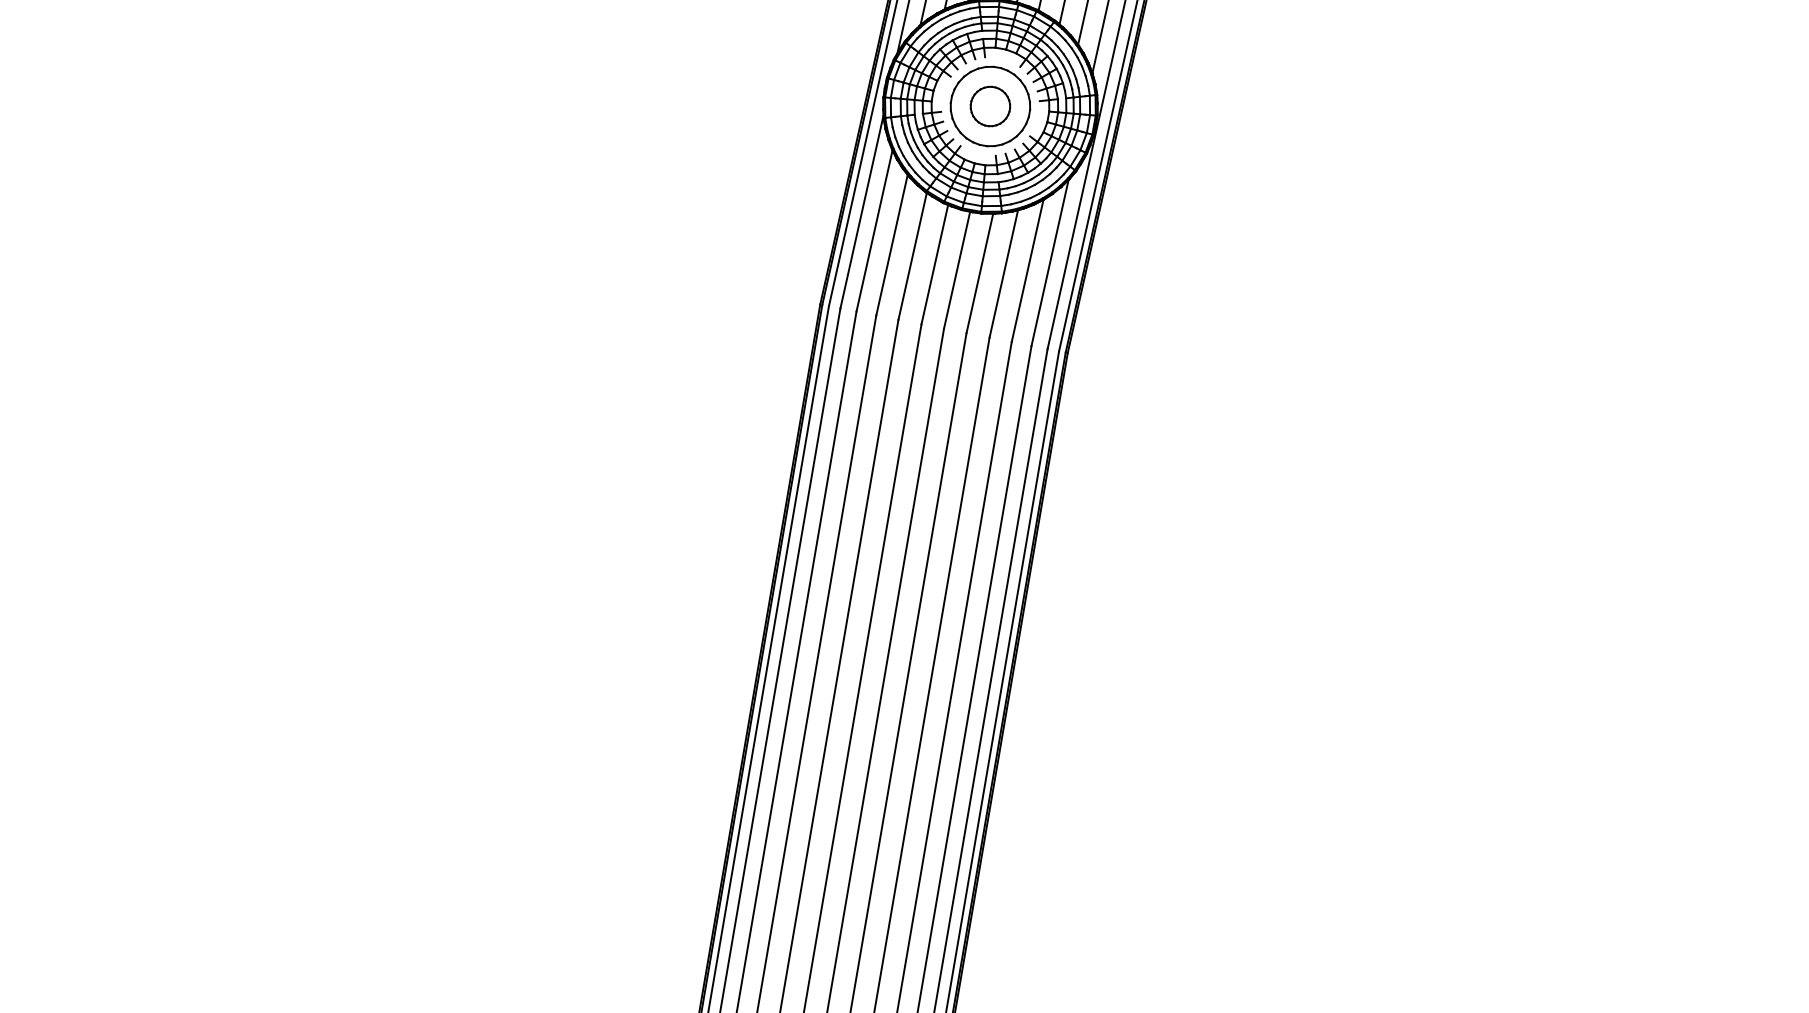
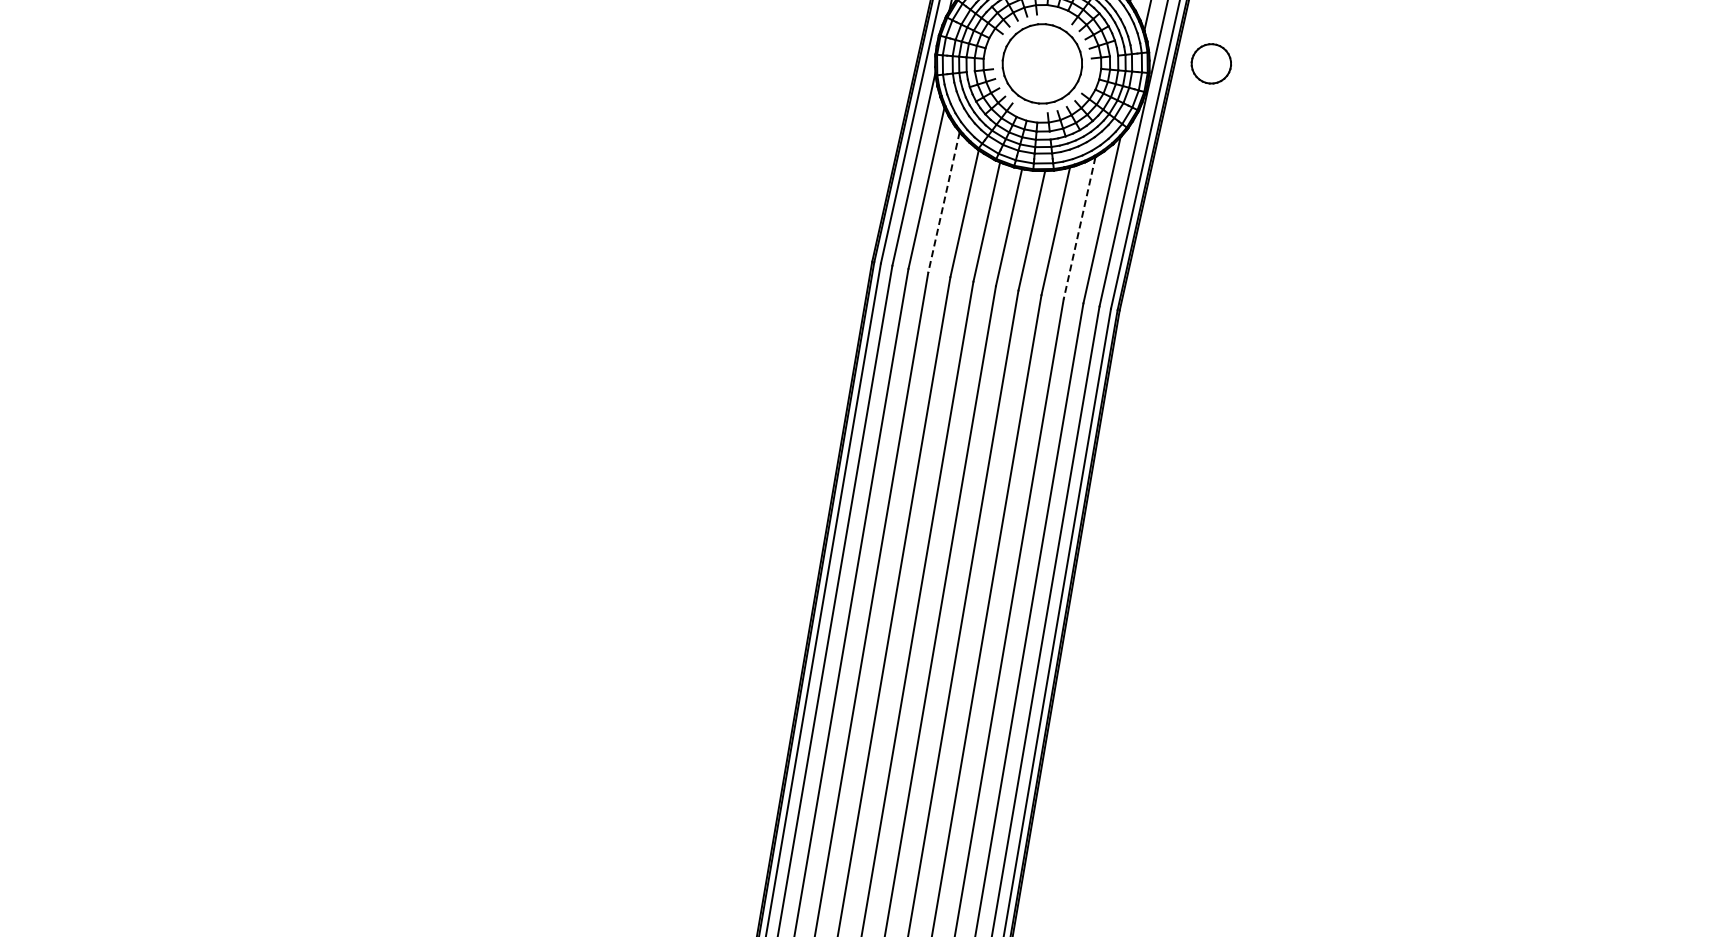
part: (990, 106) -> (1211, 63), moved
line: (891, 245) -> (943, 202), solid -> dashed
line: (1027, 270) -> (1079, 227), solid -> dashed

